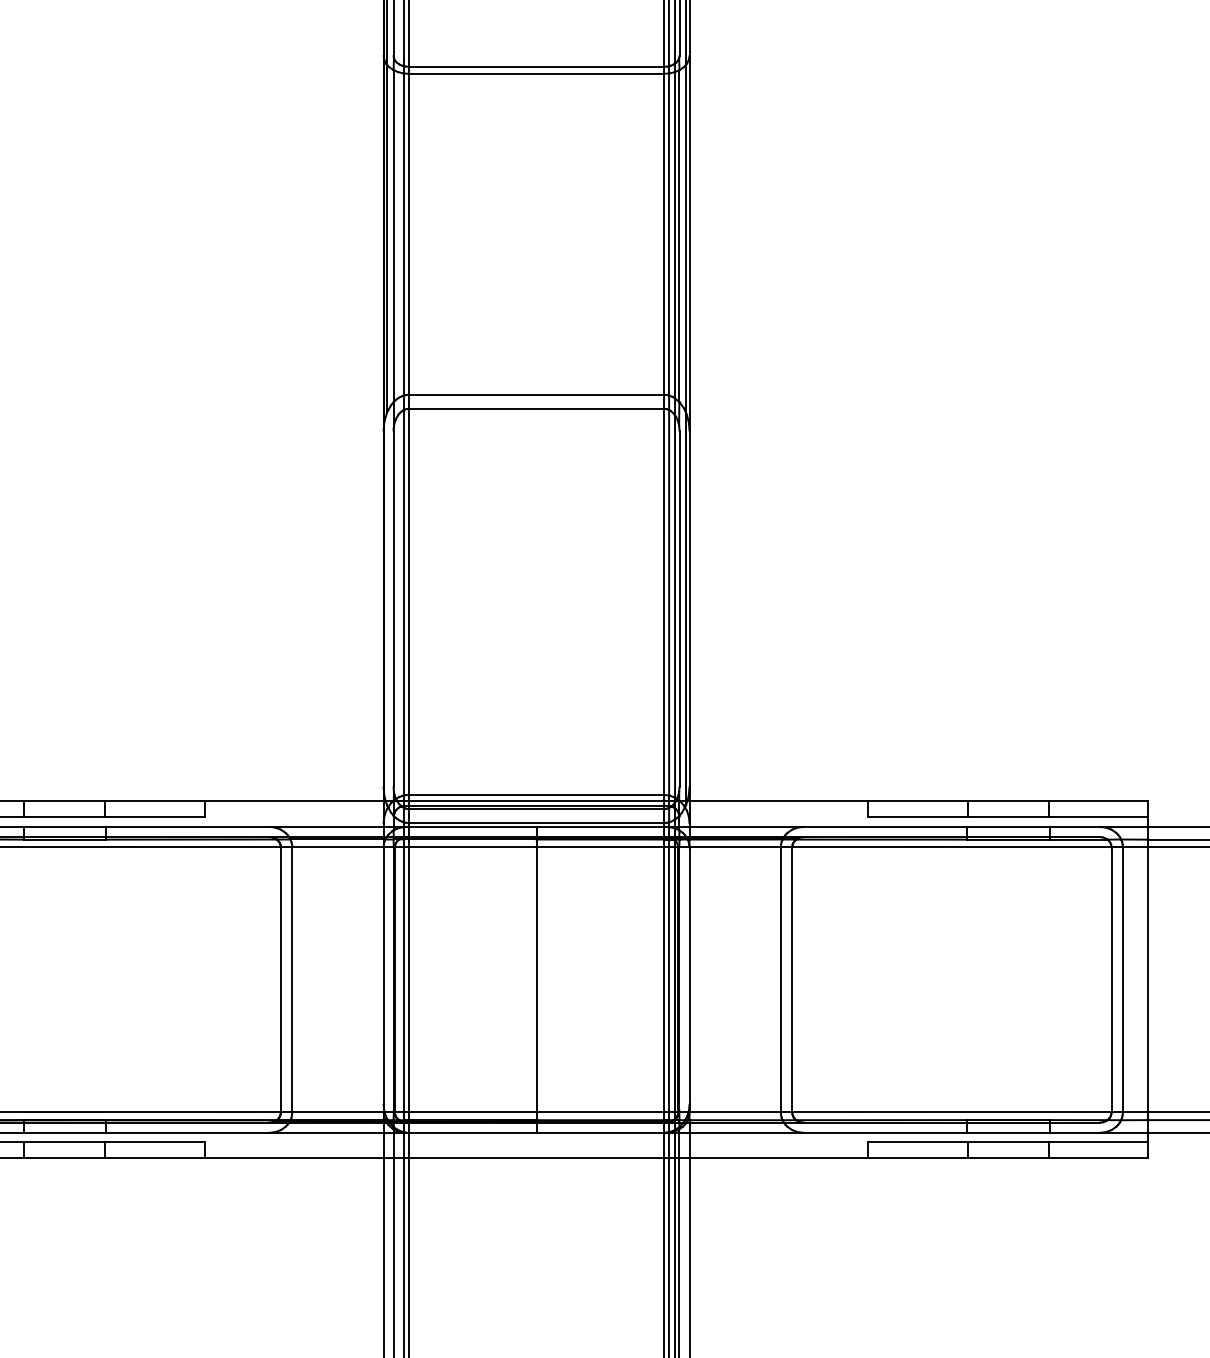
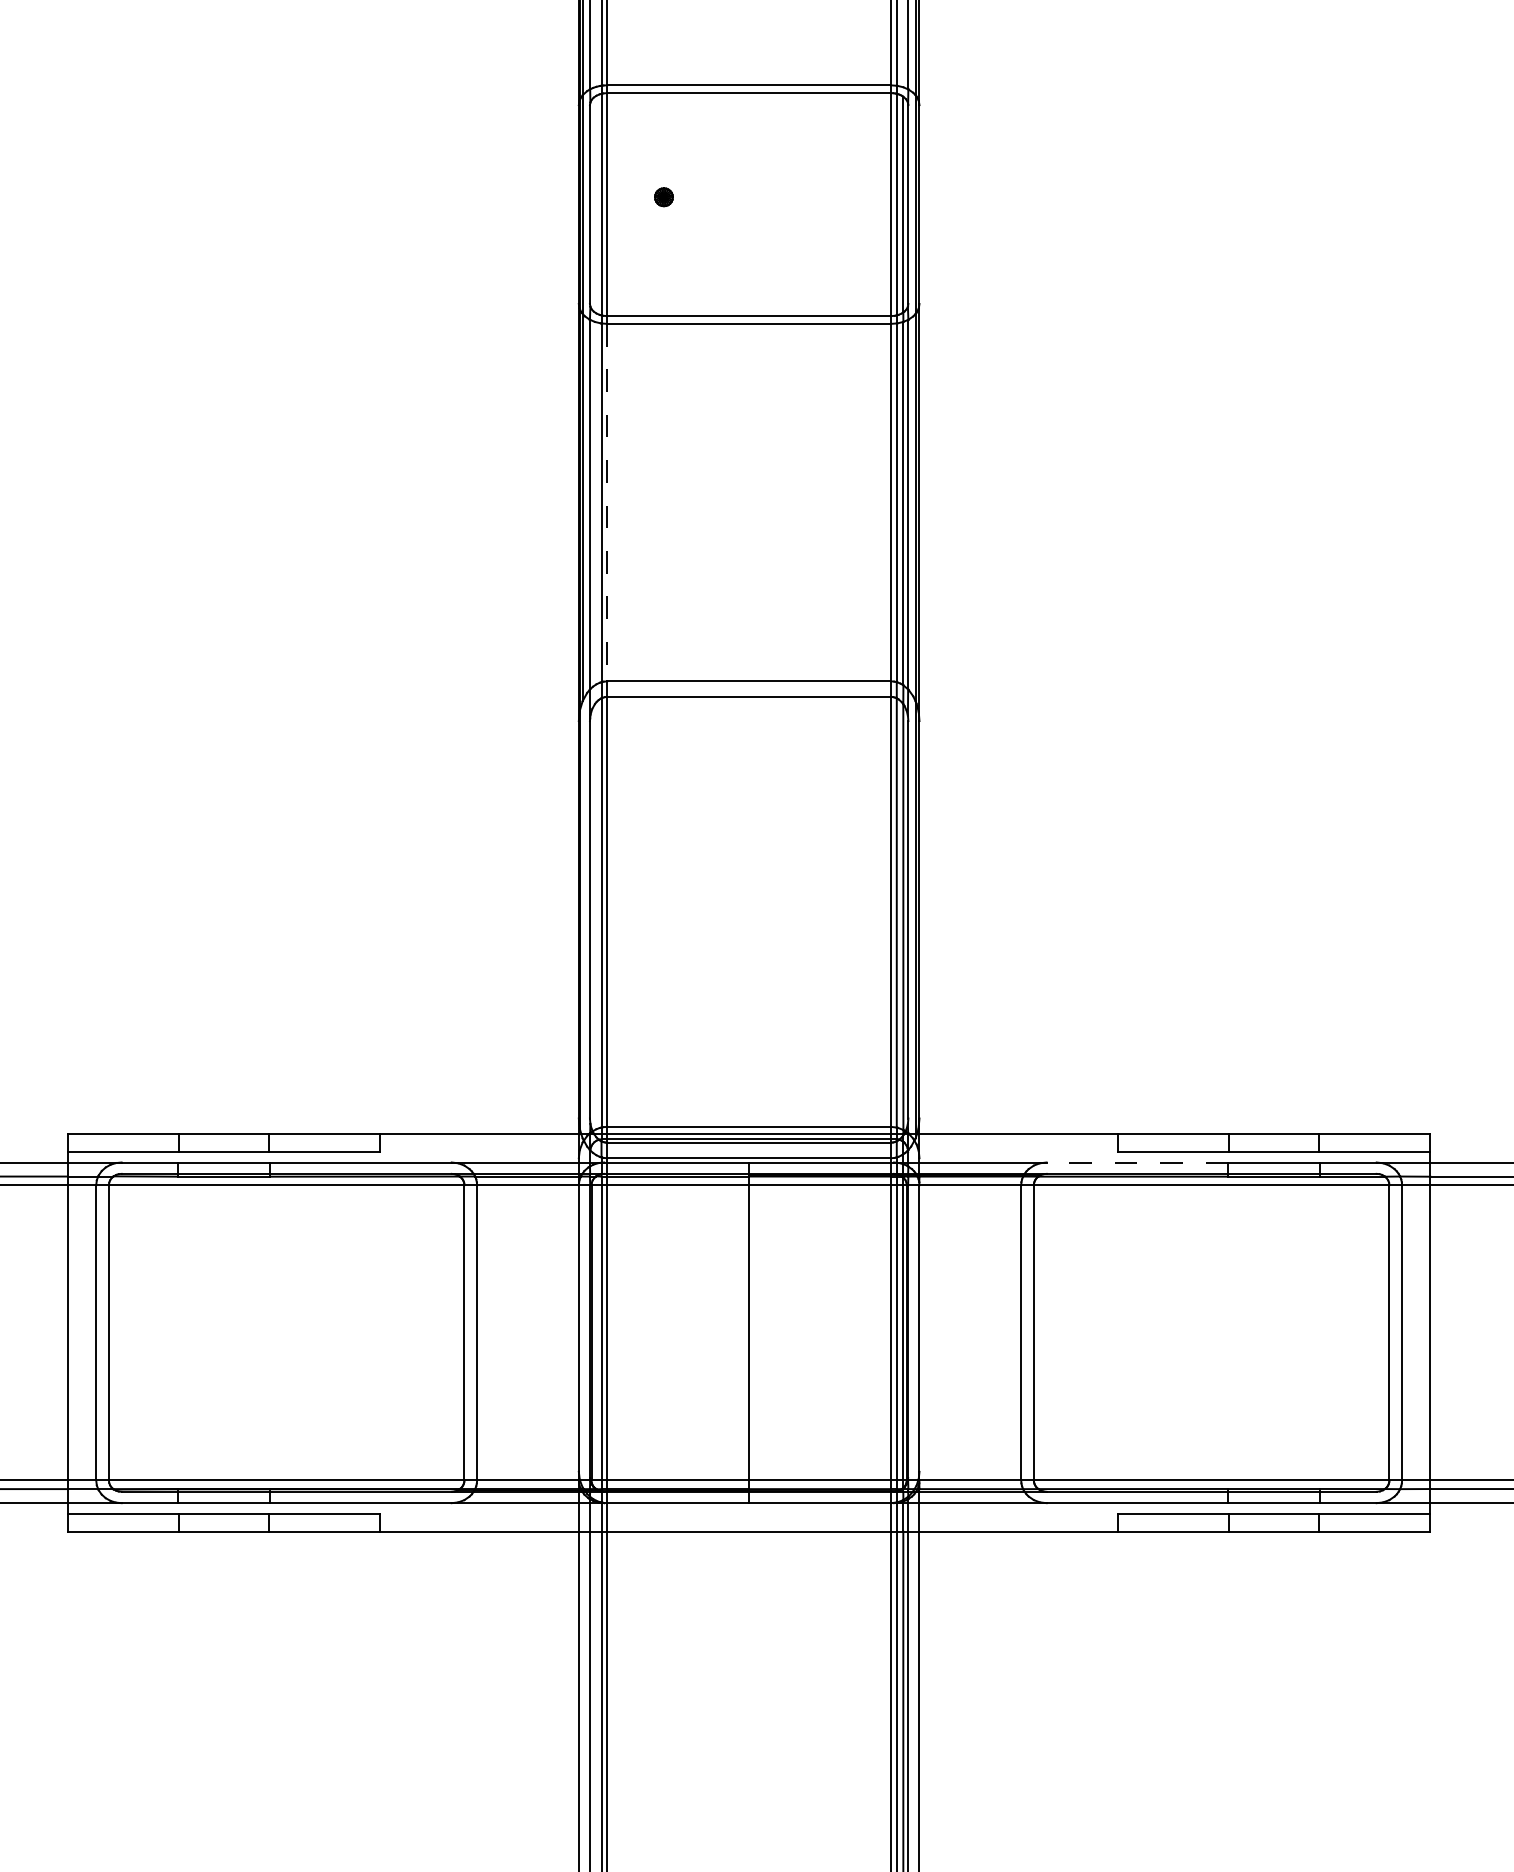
line: (409, 234) -> (607, 502), solid -> dashed
line: (885, 826) -> (1137, 1162), solid -> dashed

